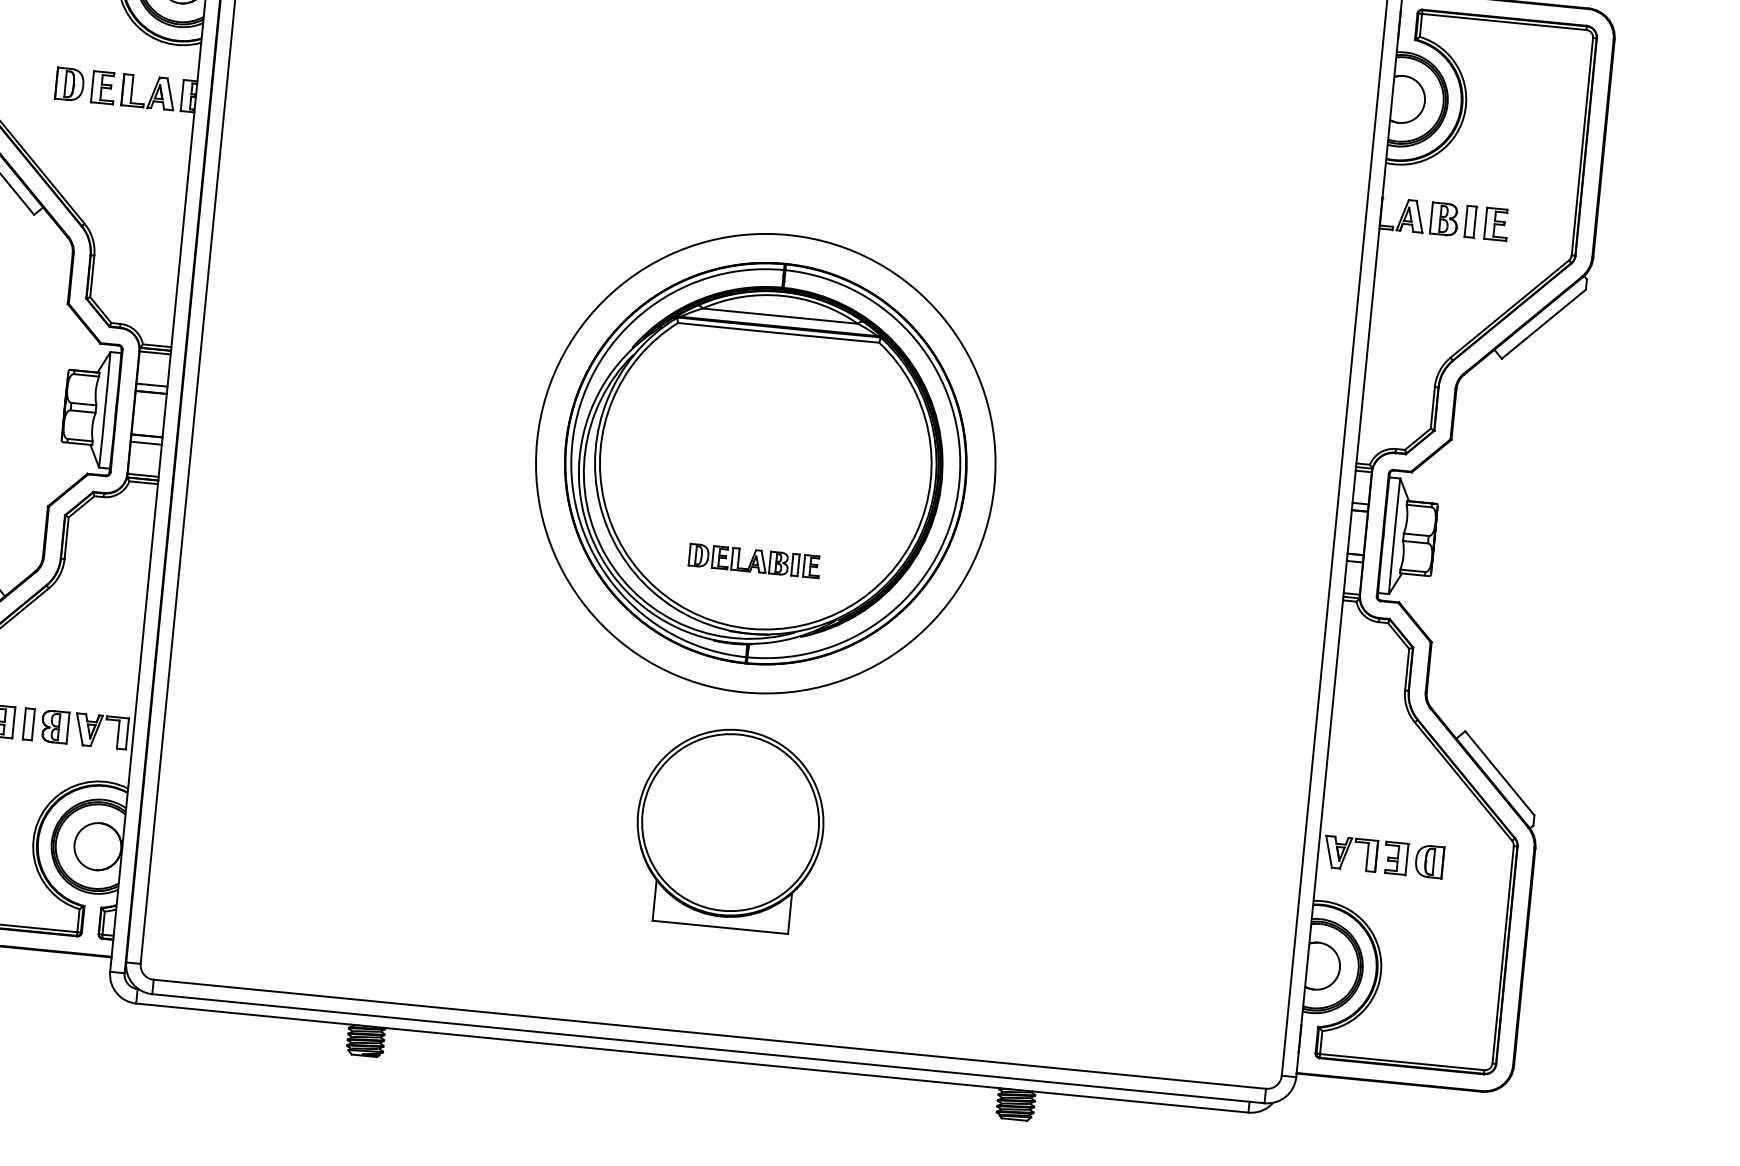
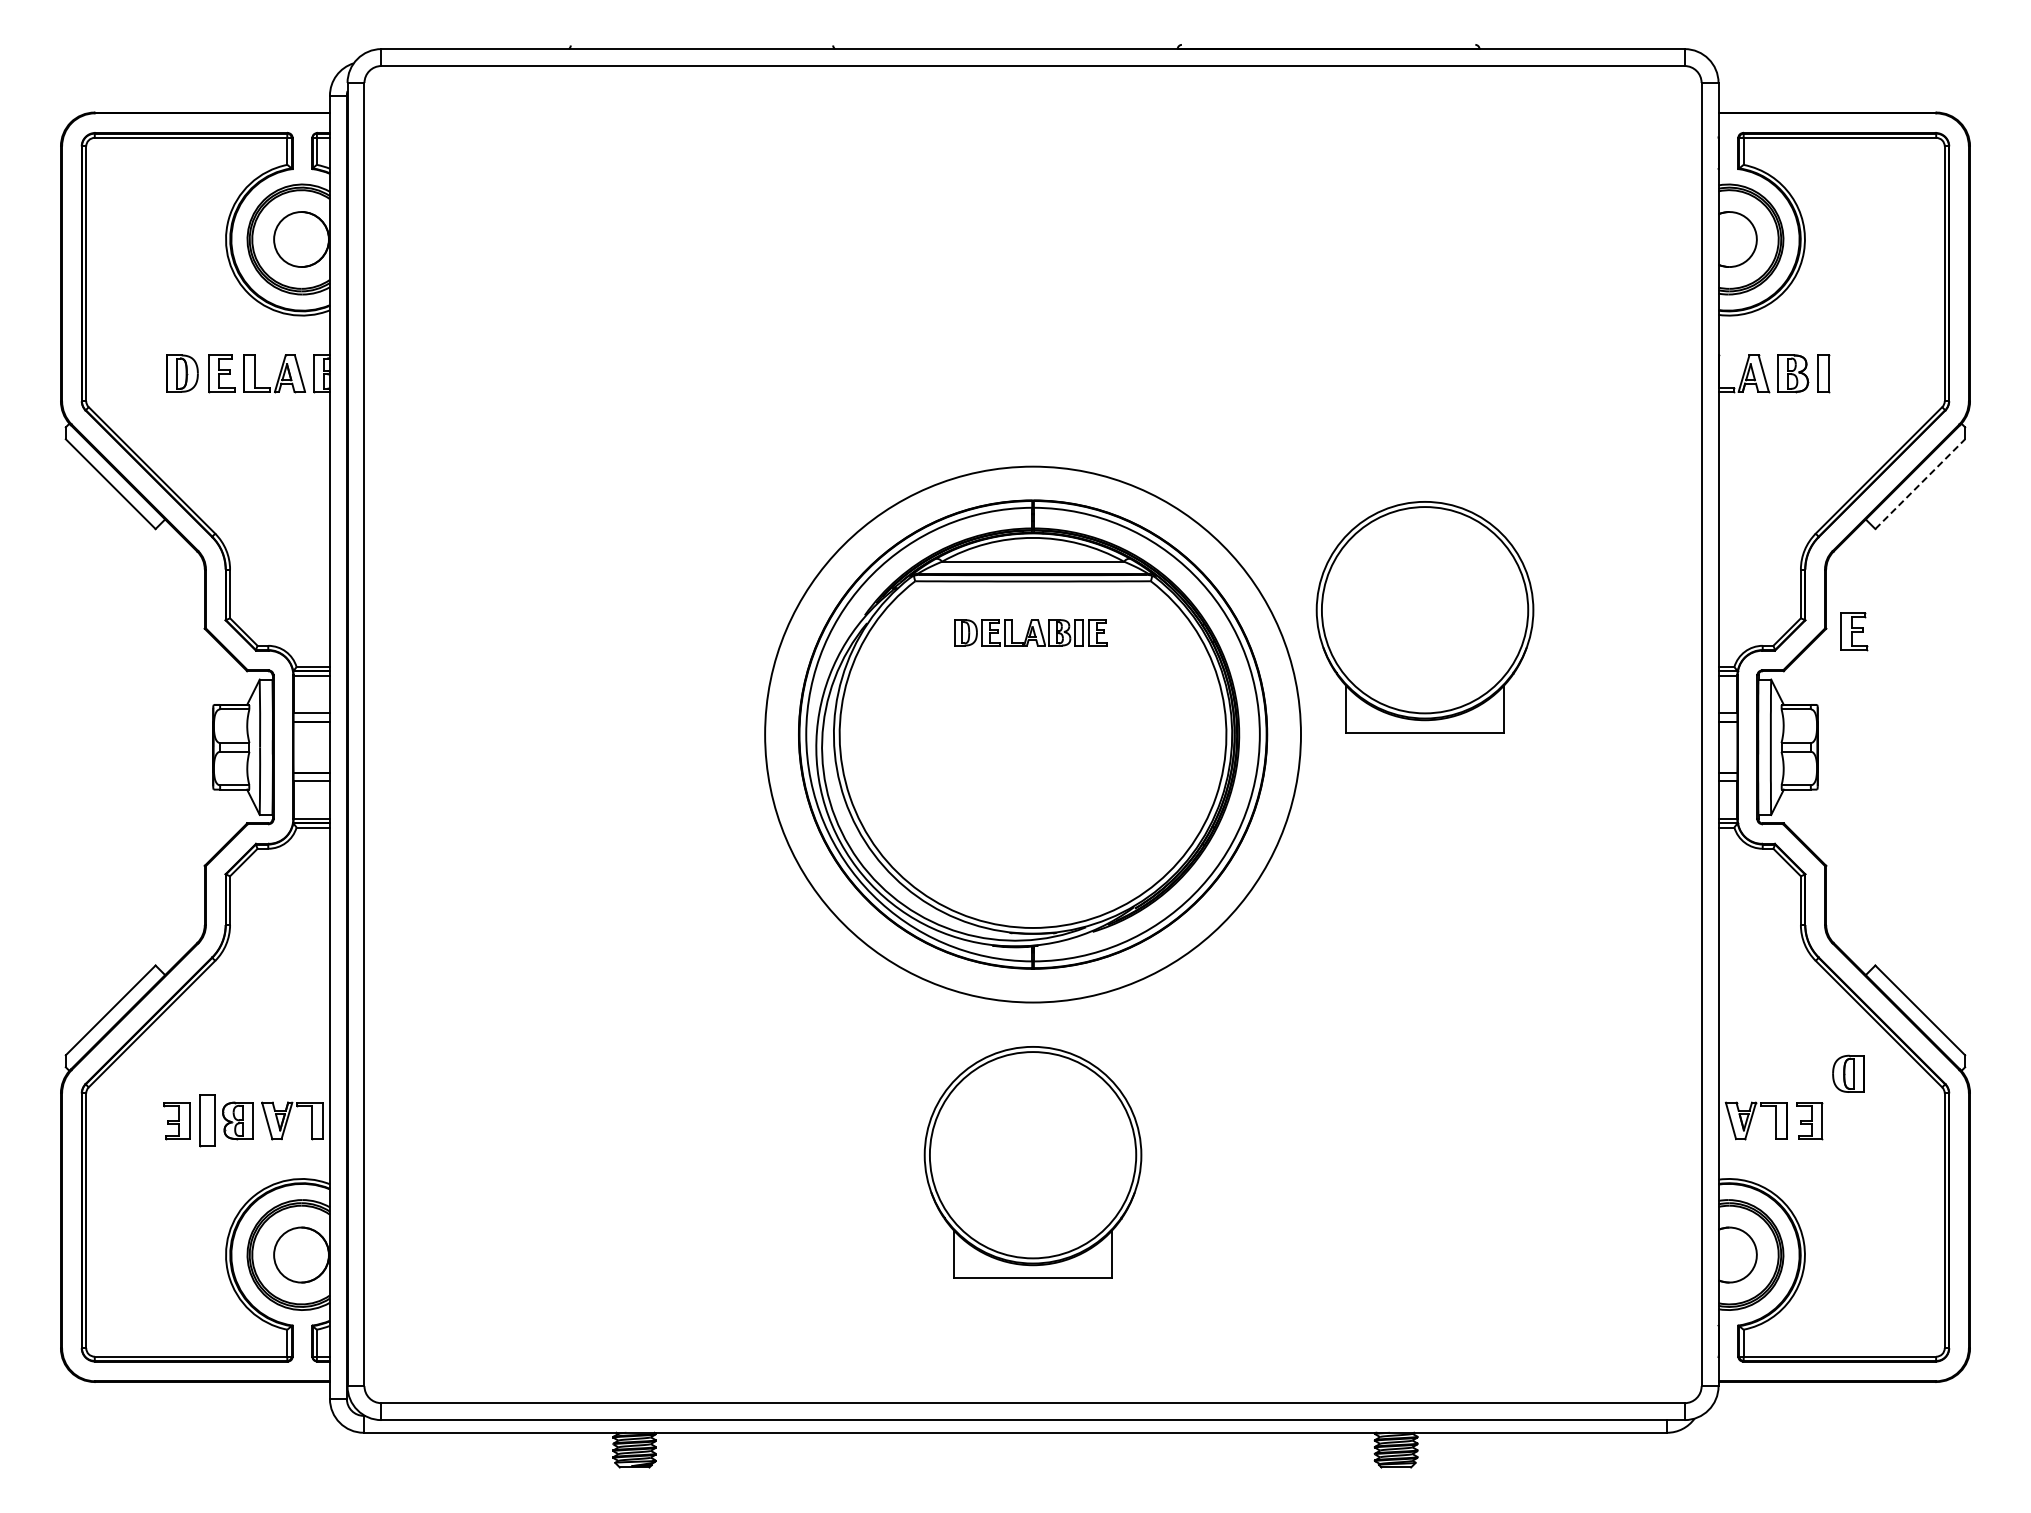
part: (1497, 224) -> (1854, 631), moved
line: (1544, 323) -> (1920, 483), solid -> dashed
part: (1109, 396) -> (1424, 617), added
part: (754, 560) -> (1030, 632), moved
part: (28, 724) -> (207, 1121), size x1.4
part: (1429, 861) -> (1848, 1073), moved

